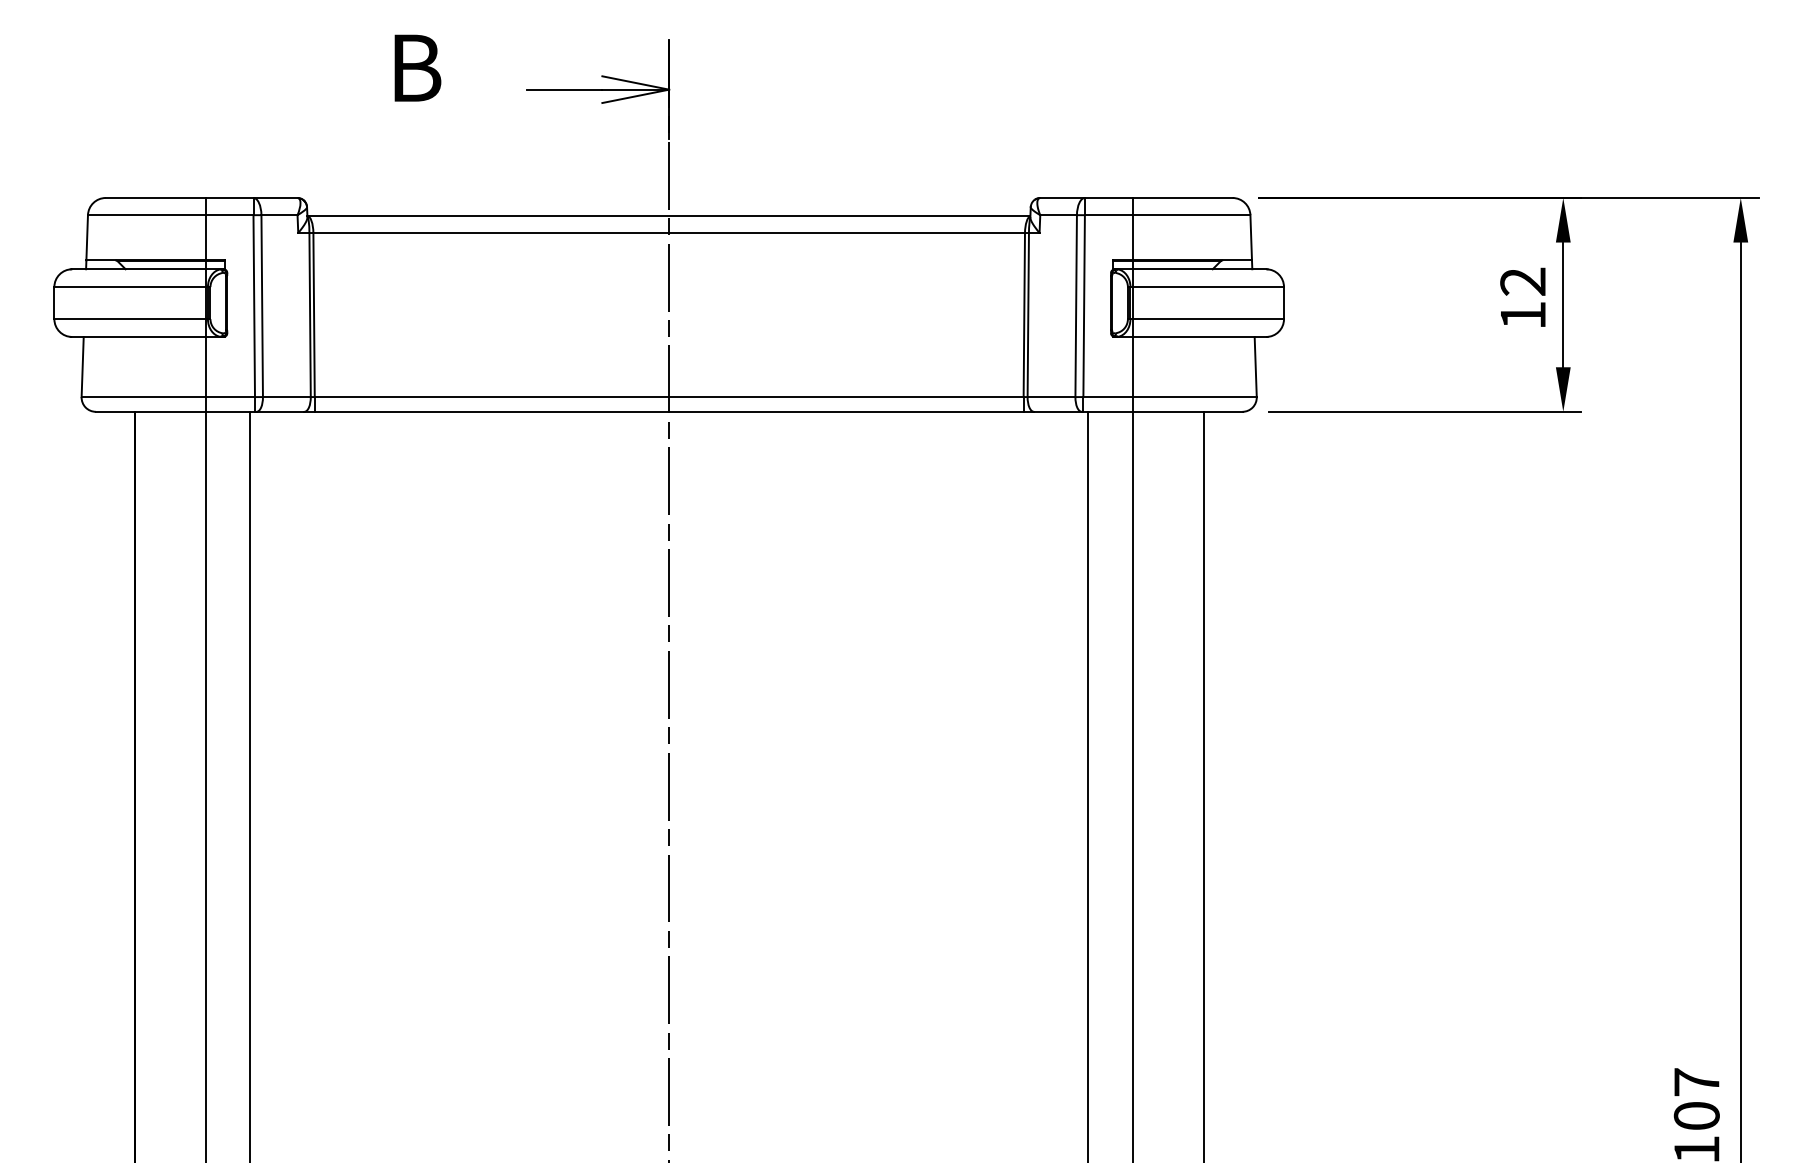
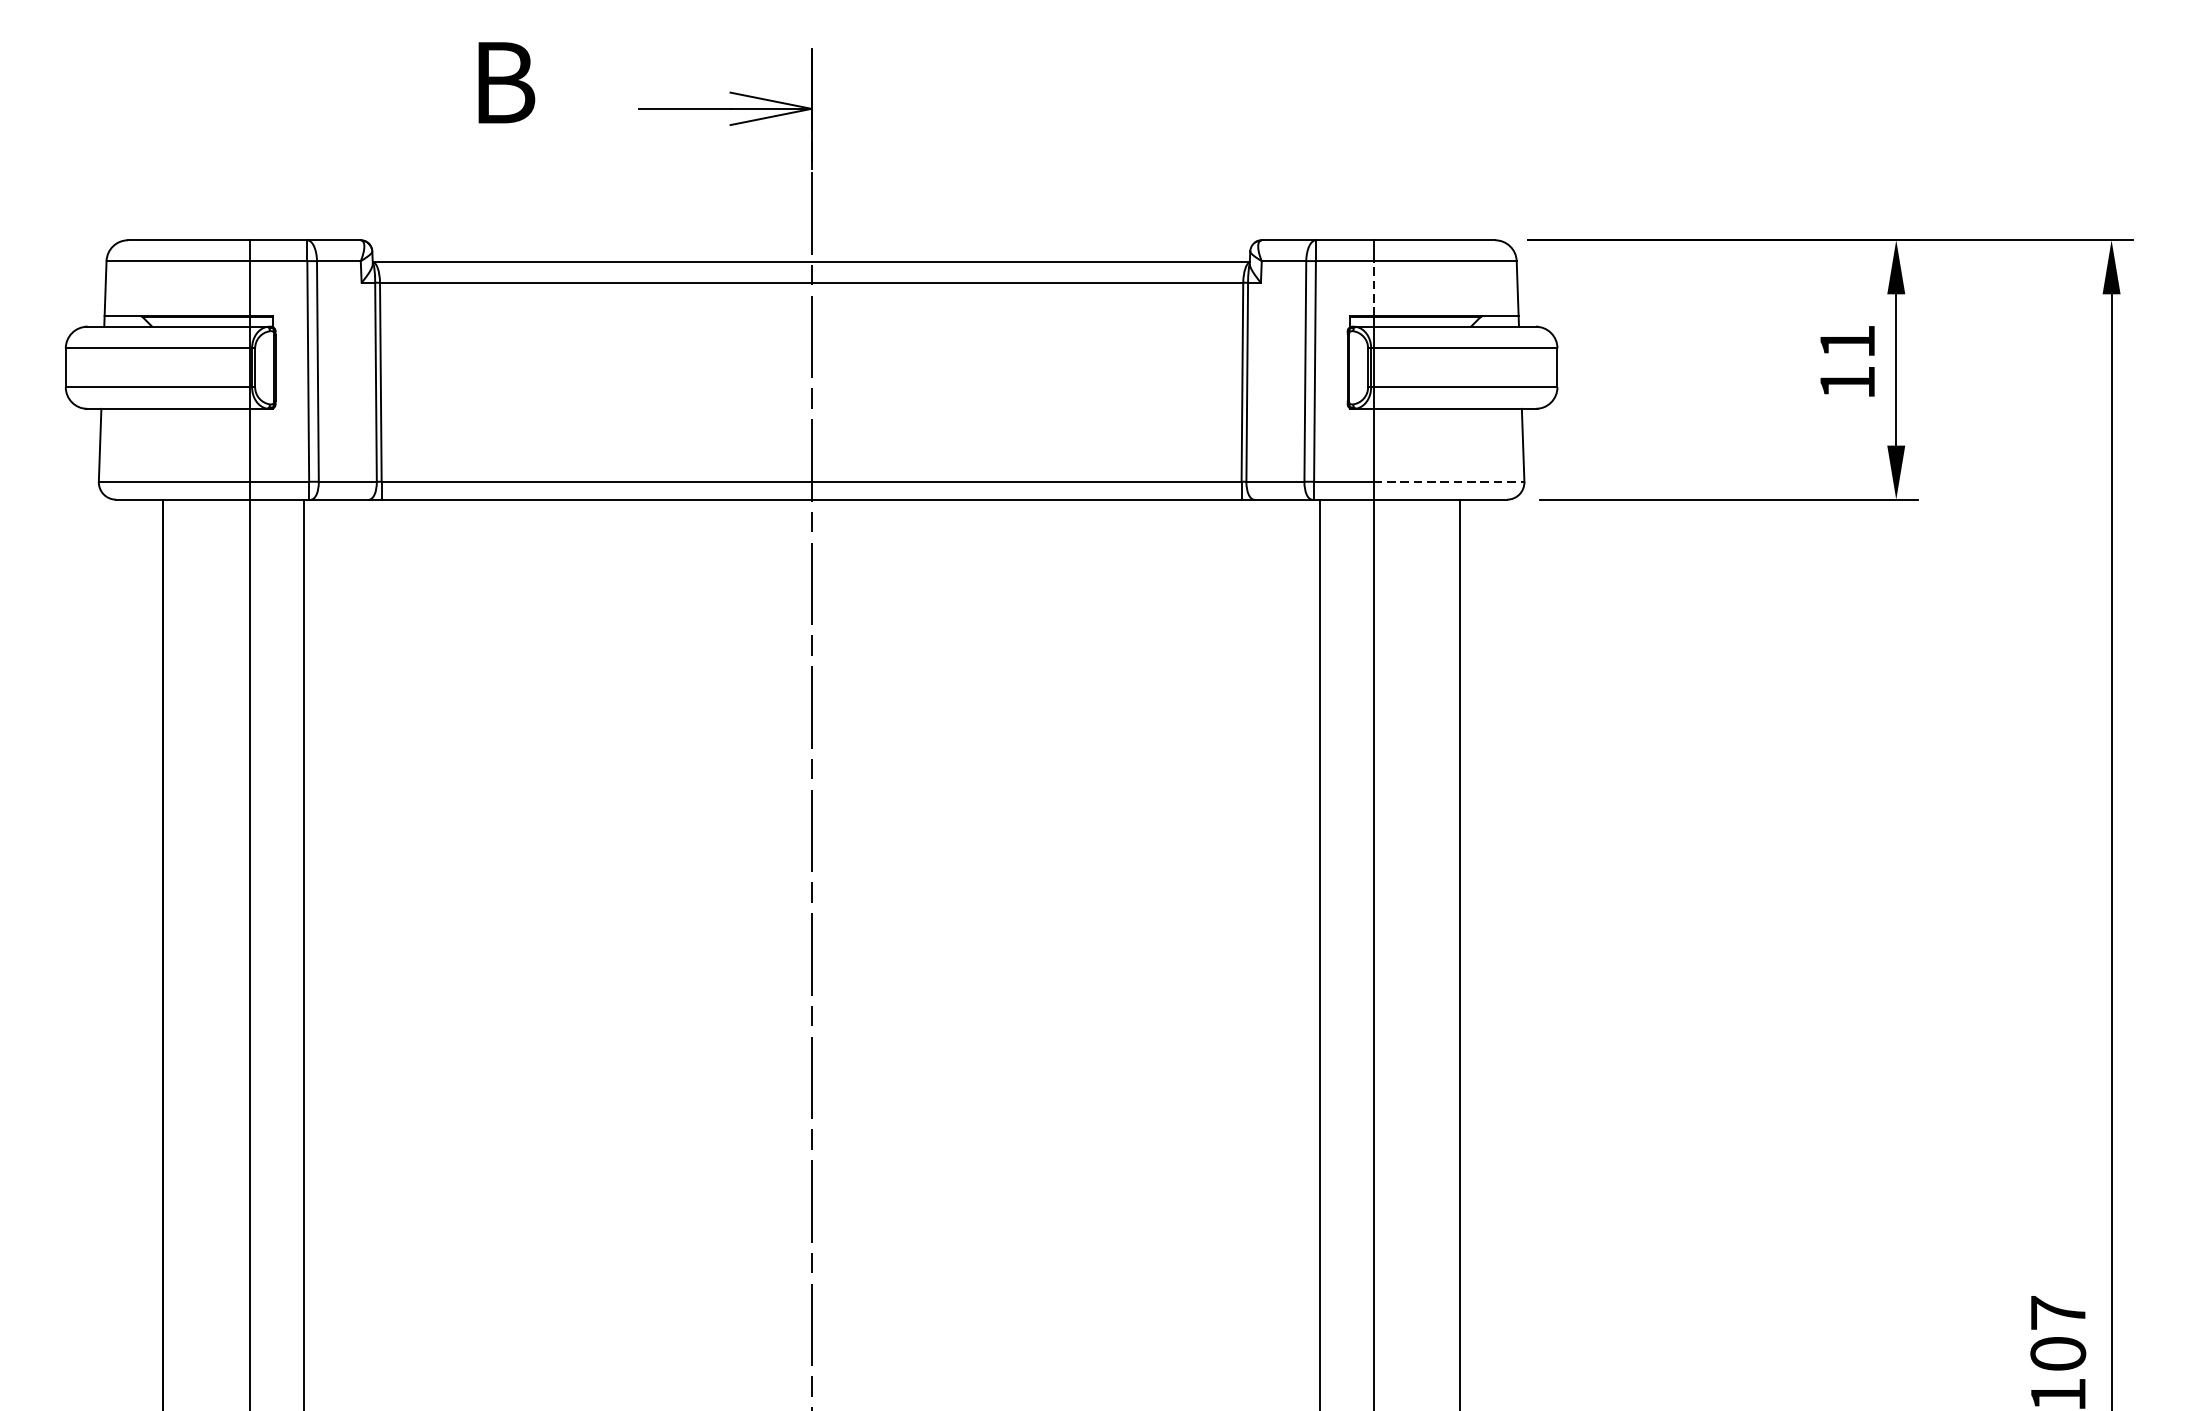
line: (1132, 237) -> (1373, 288), solid -> dashed
text: (1522, 281) -> (1846, 341), 12 -> 11
line: (1195, 397) -> (1450, 482), solid -> dashed

